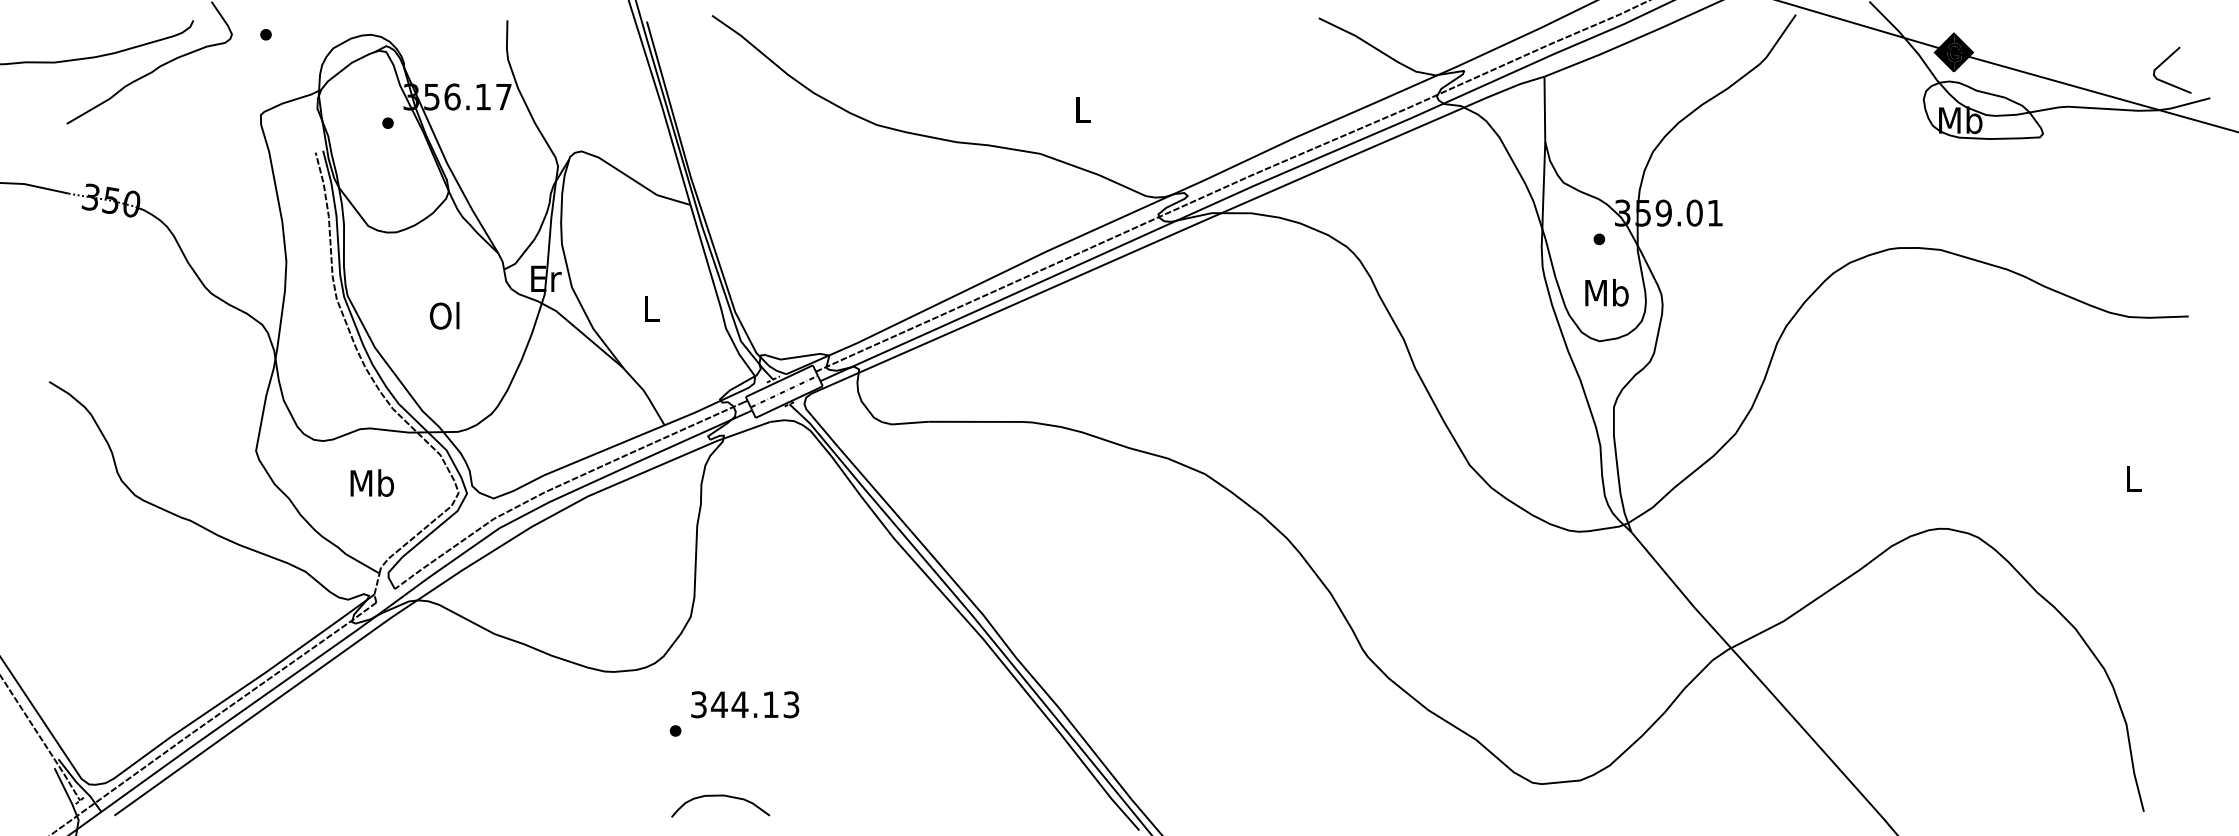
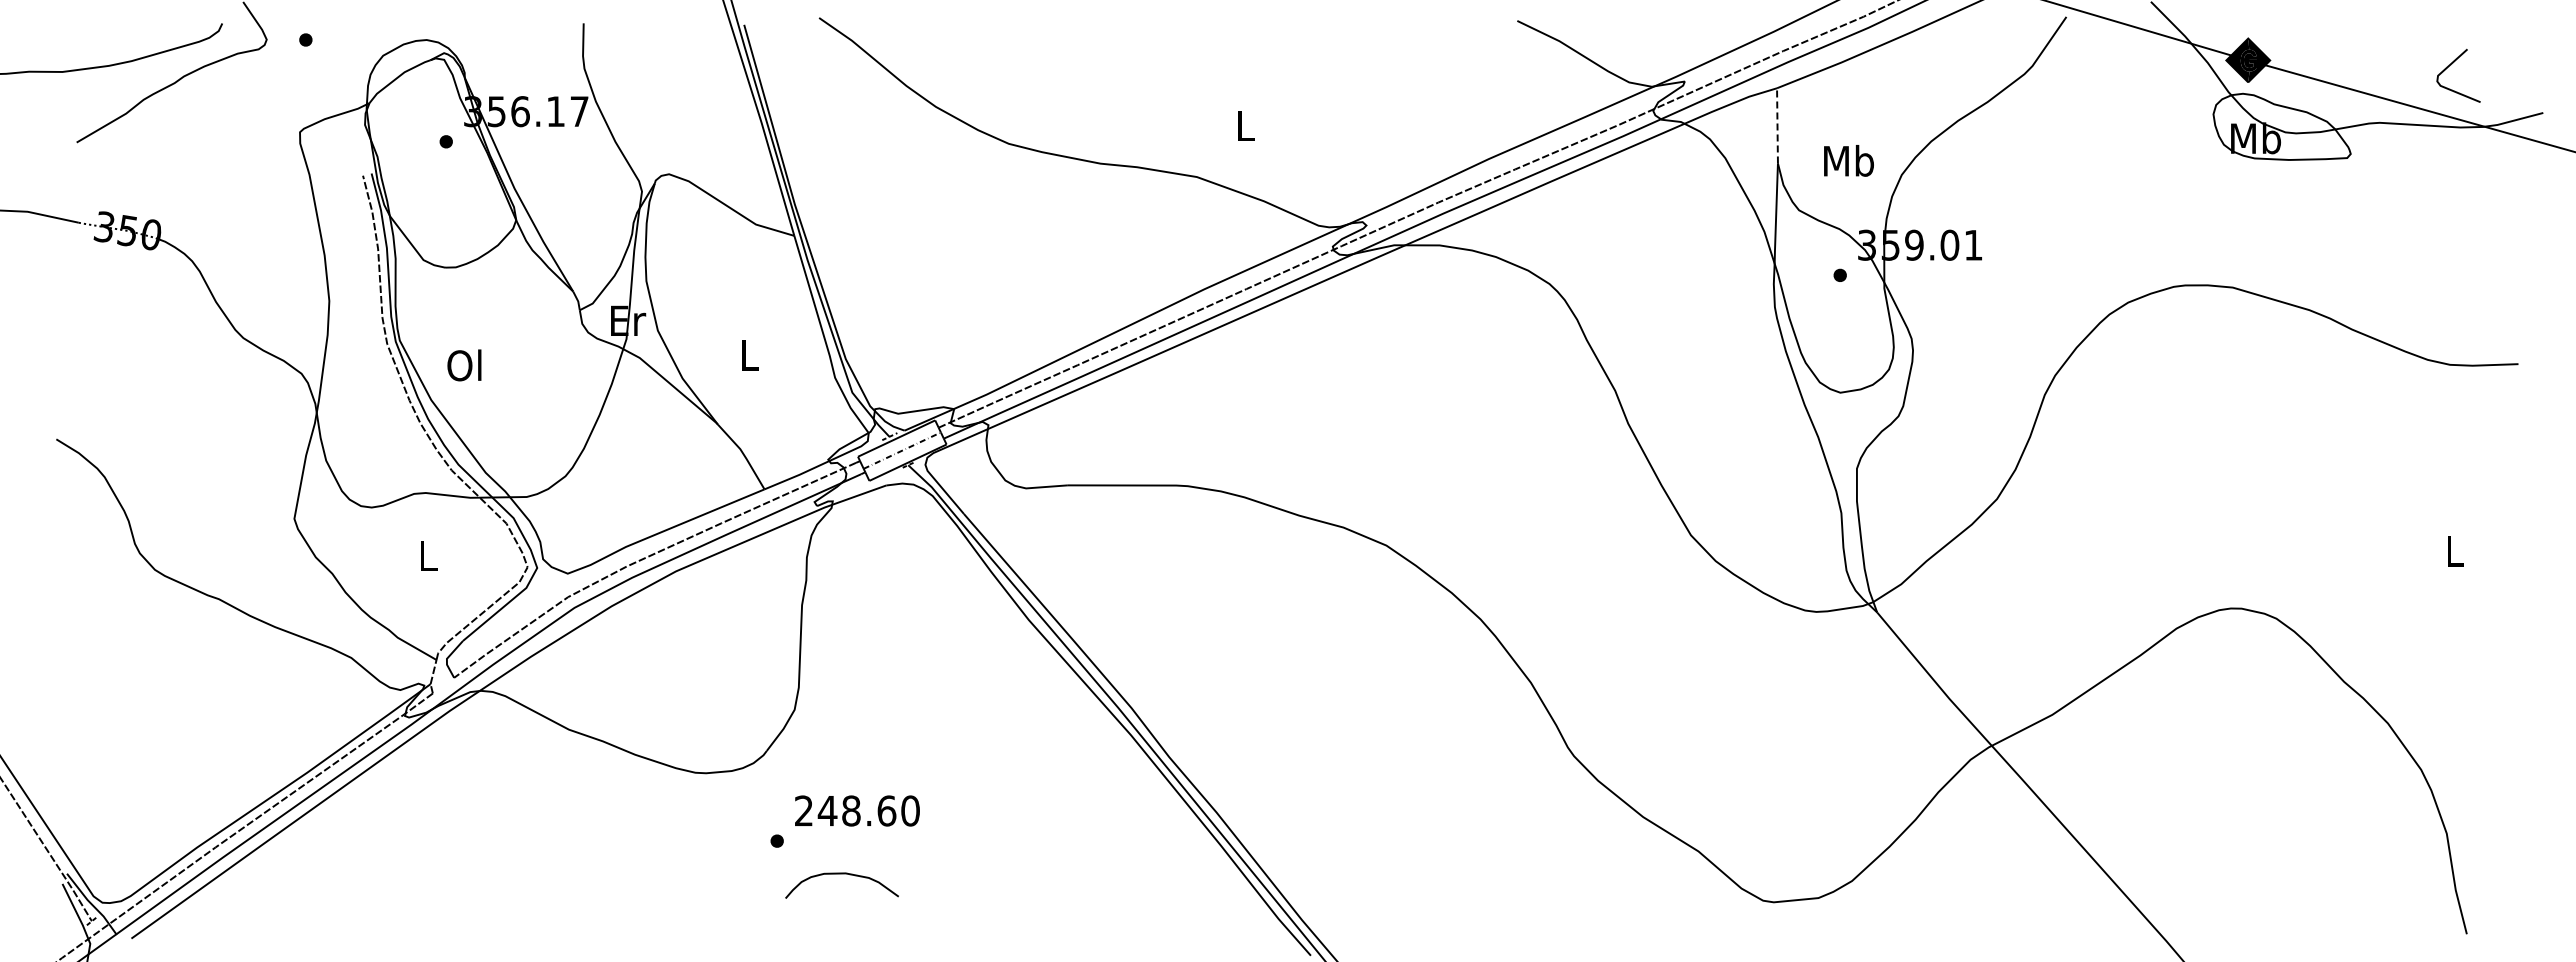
line: (2167, 60) -> (2452, 64), moved
line: (1544, 109) -> (1777, 125), solid -> dashed
text: (1606, 292) -> (1848, 160), moved
text: (444, 315) -> (464, 365), moved
text: (372, 482) -> (428, 555), Mb -> L
text: (745, 704) -> (857, 810), 344.13 -> 248.60
curve: (720, 796) -> (841, 874), moved

